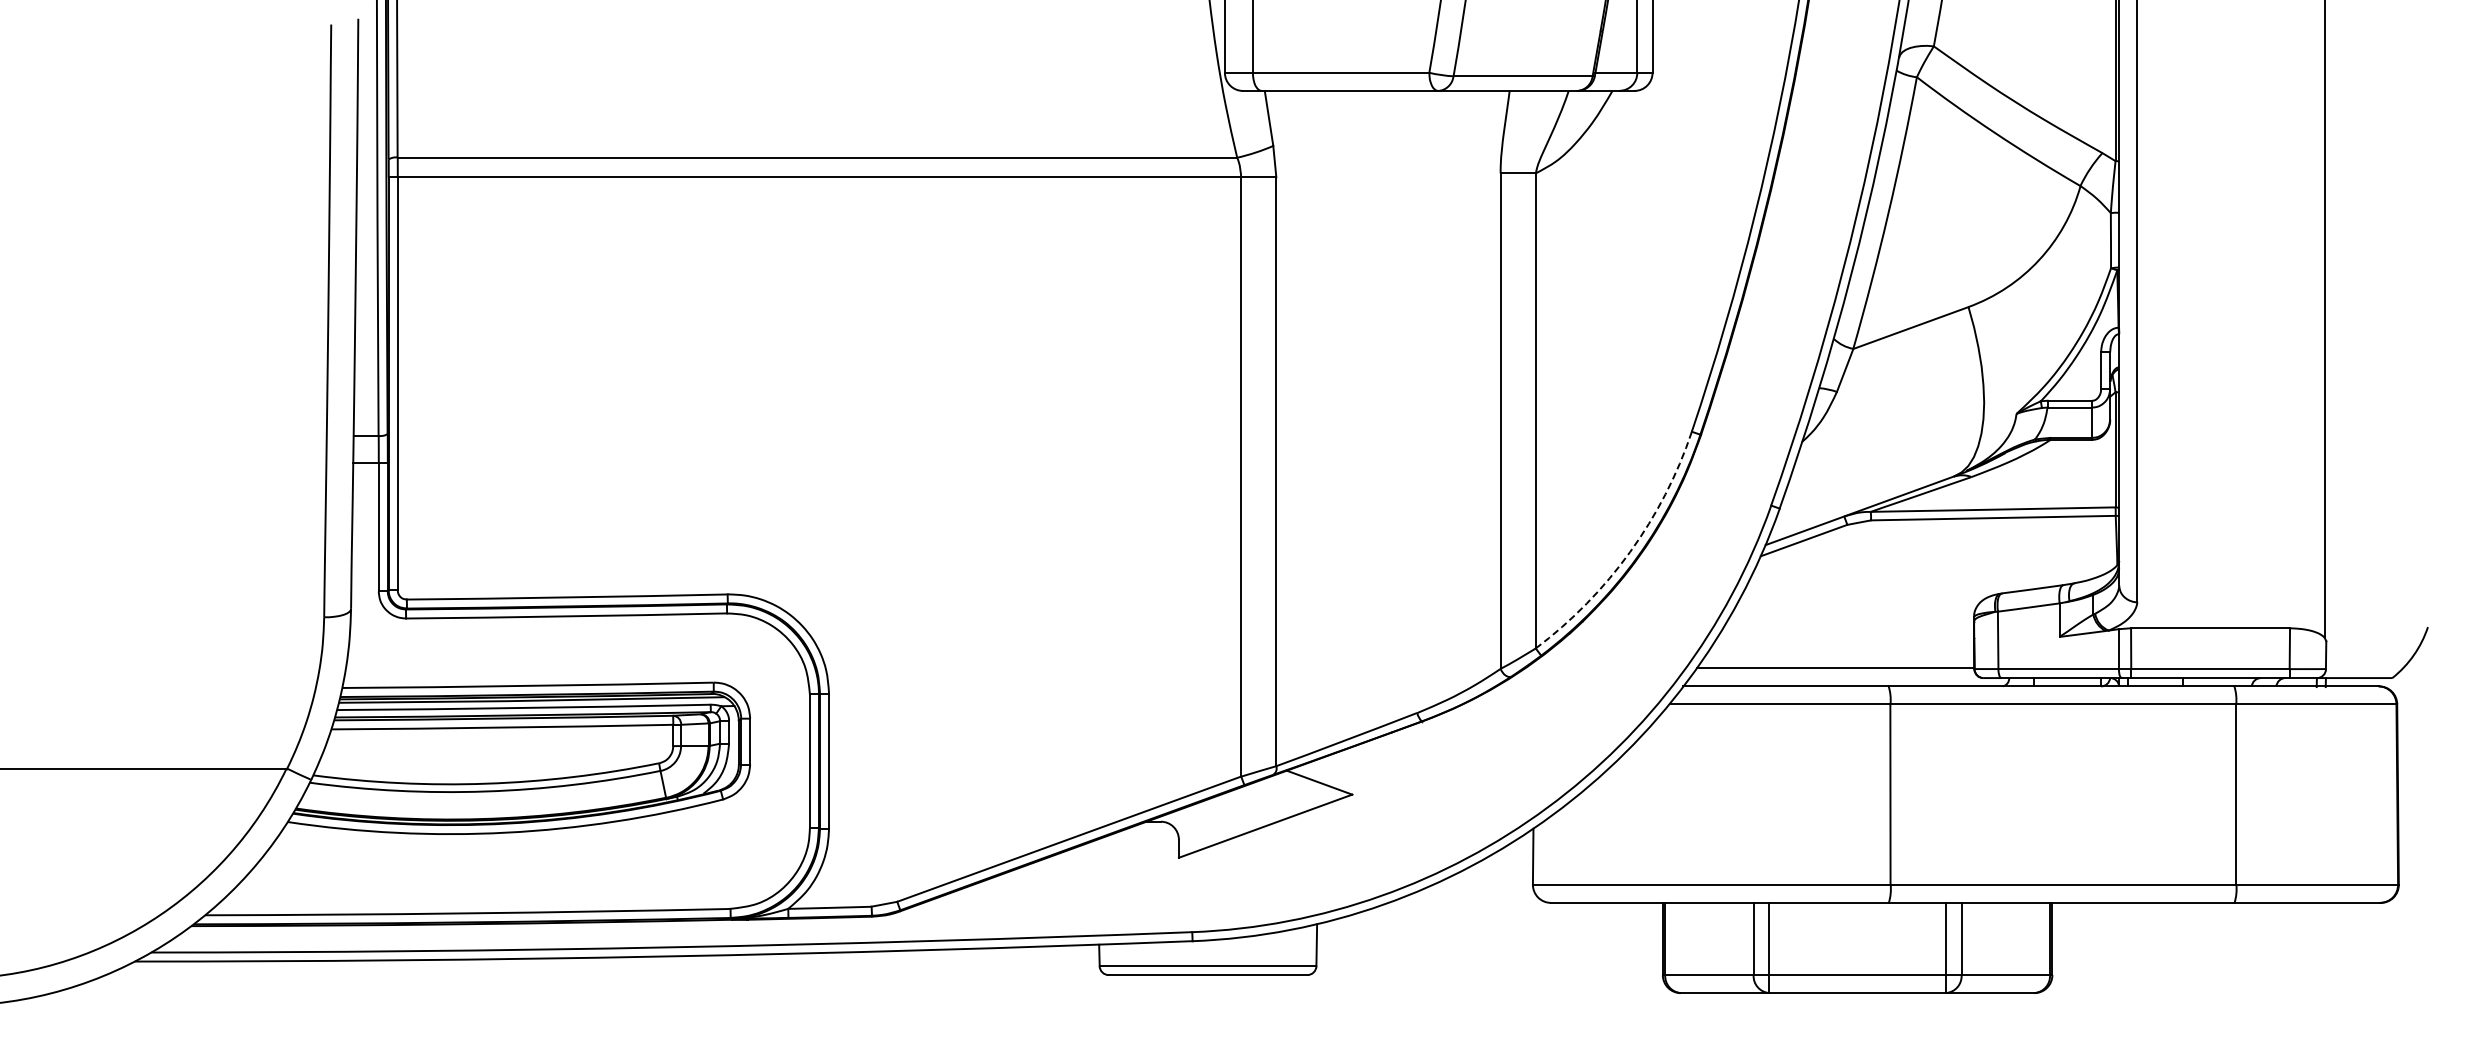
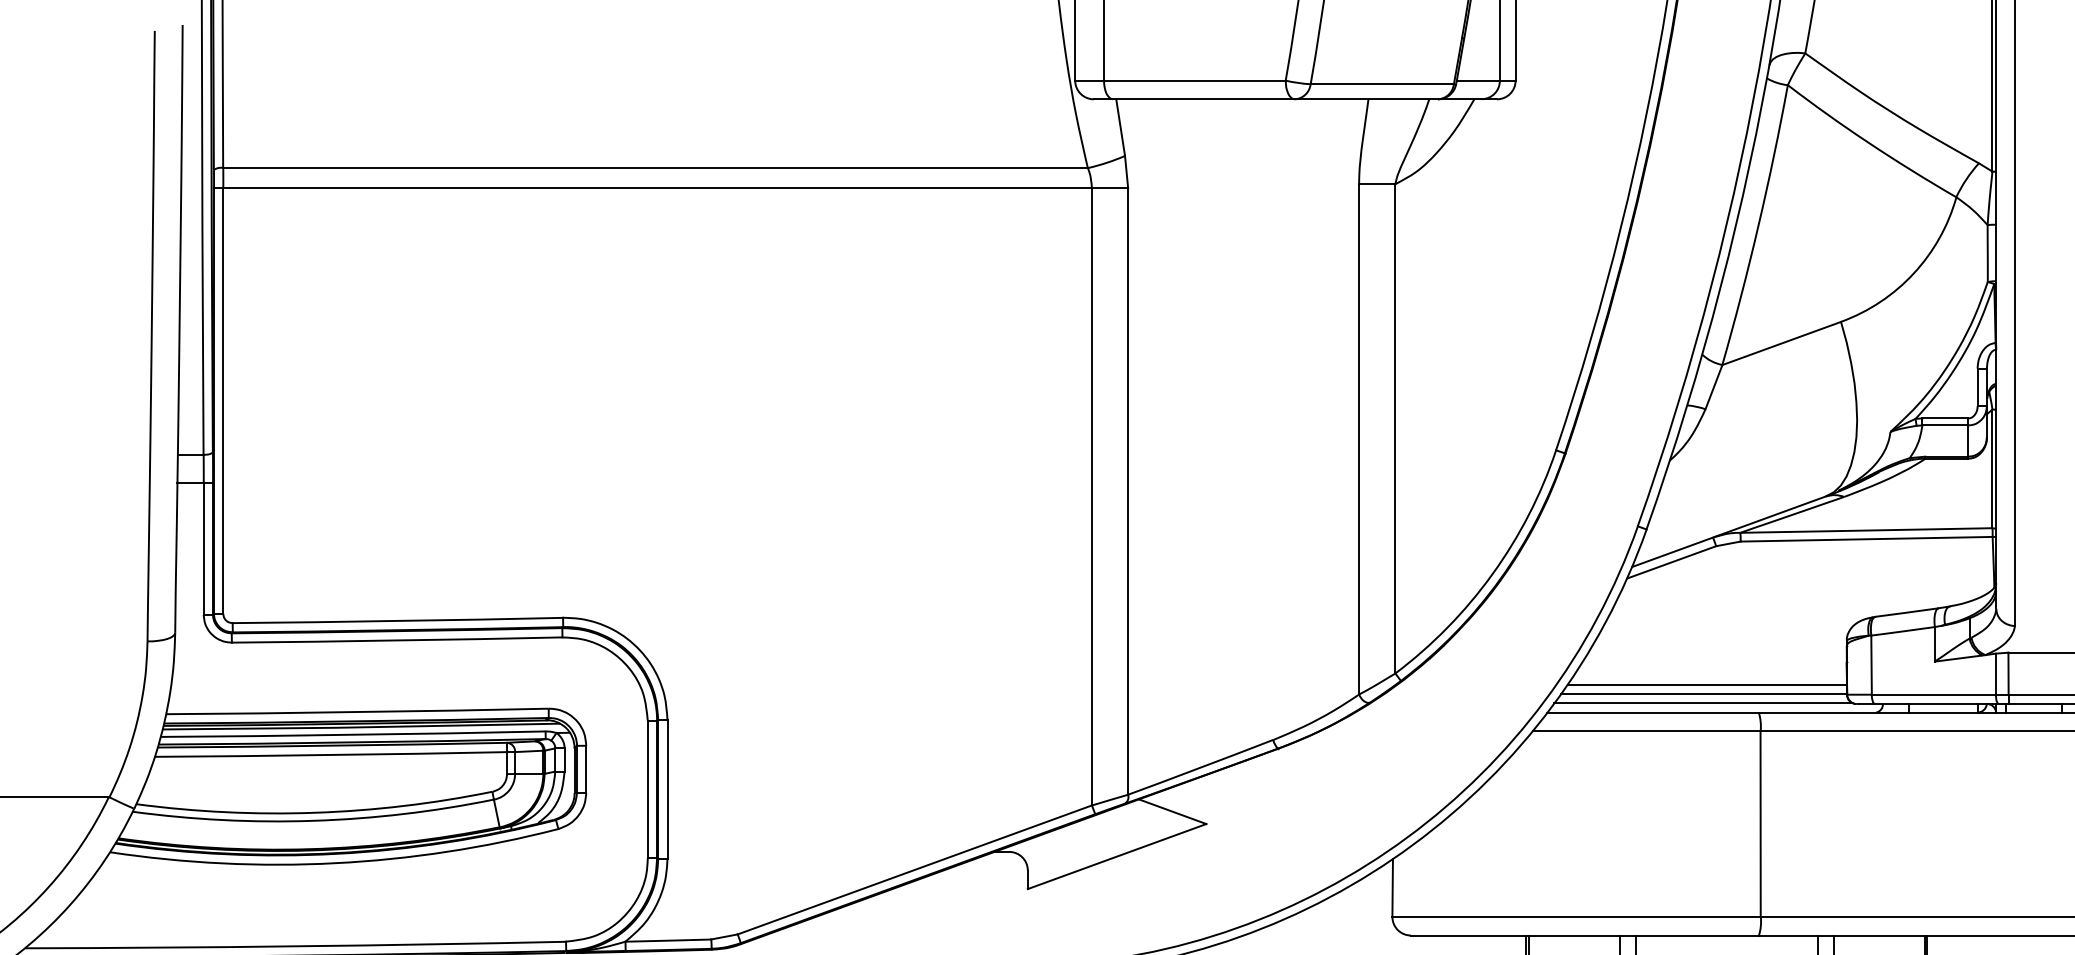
arc: (1630, 552) -> (1492, 574), dashed -> solid
line: (1838, 659) -> (1707, 684), added
line: (1834, 677) -> (1703, 703), added

